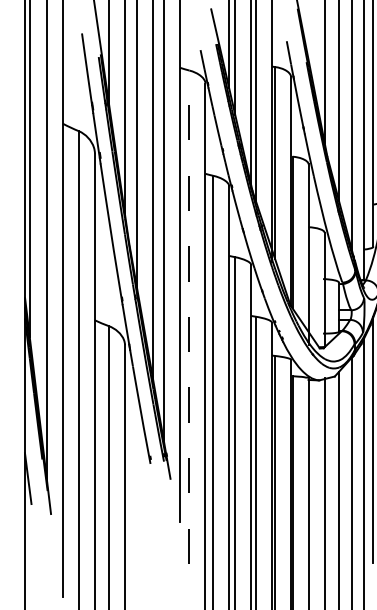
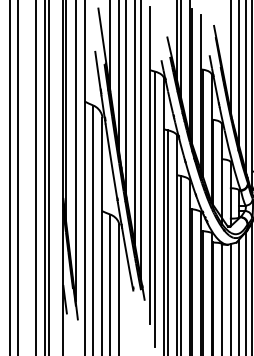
line: (189, 317) -> (155, 209), dashed -> solid

